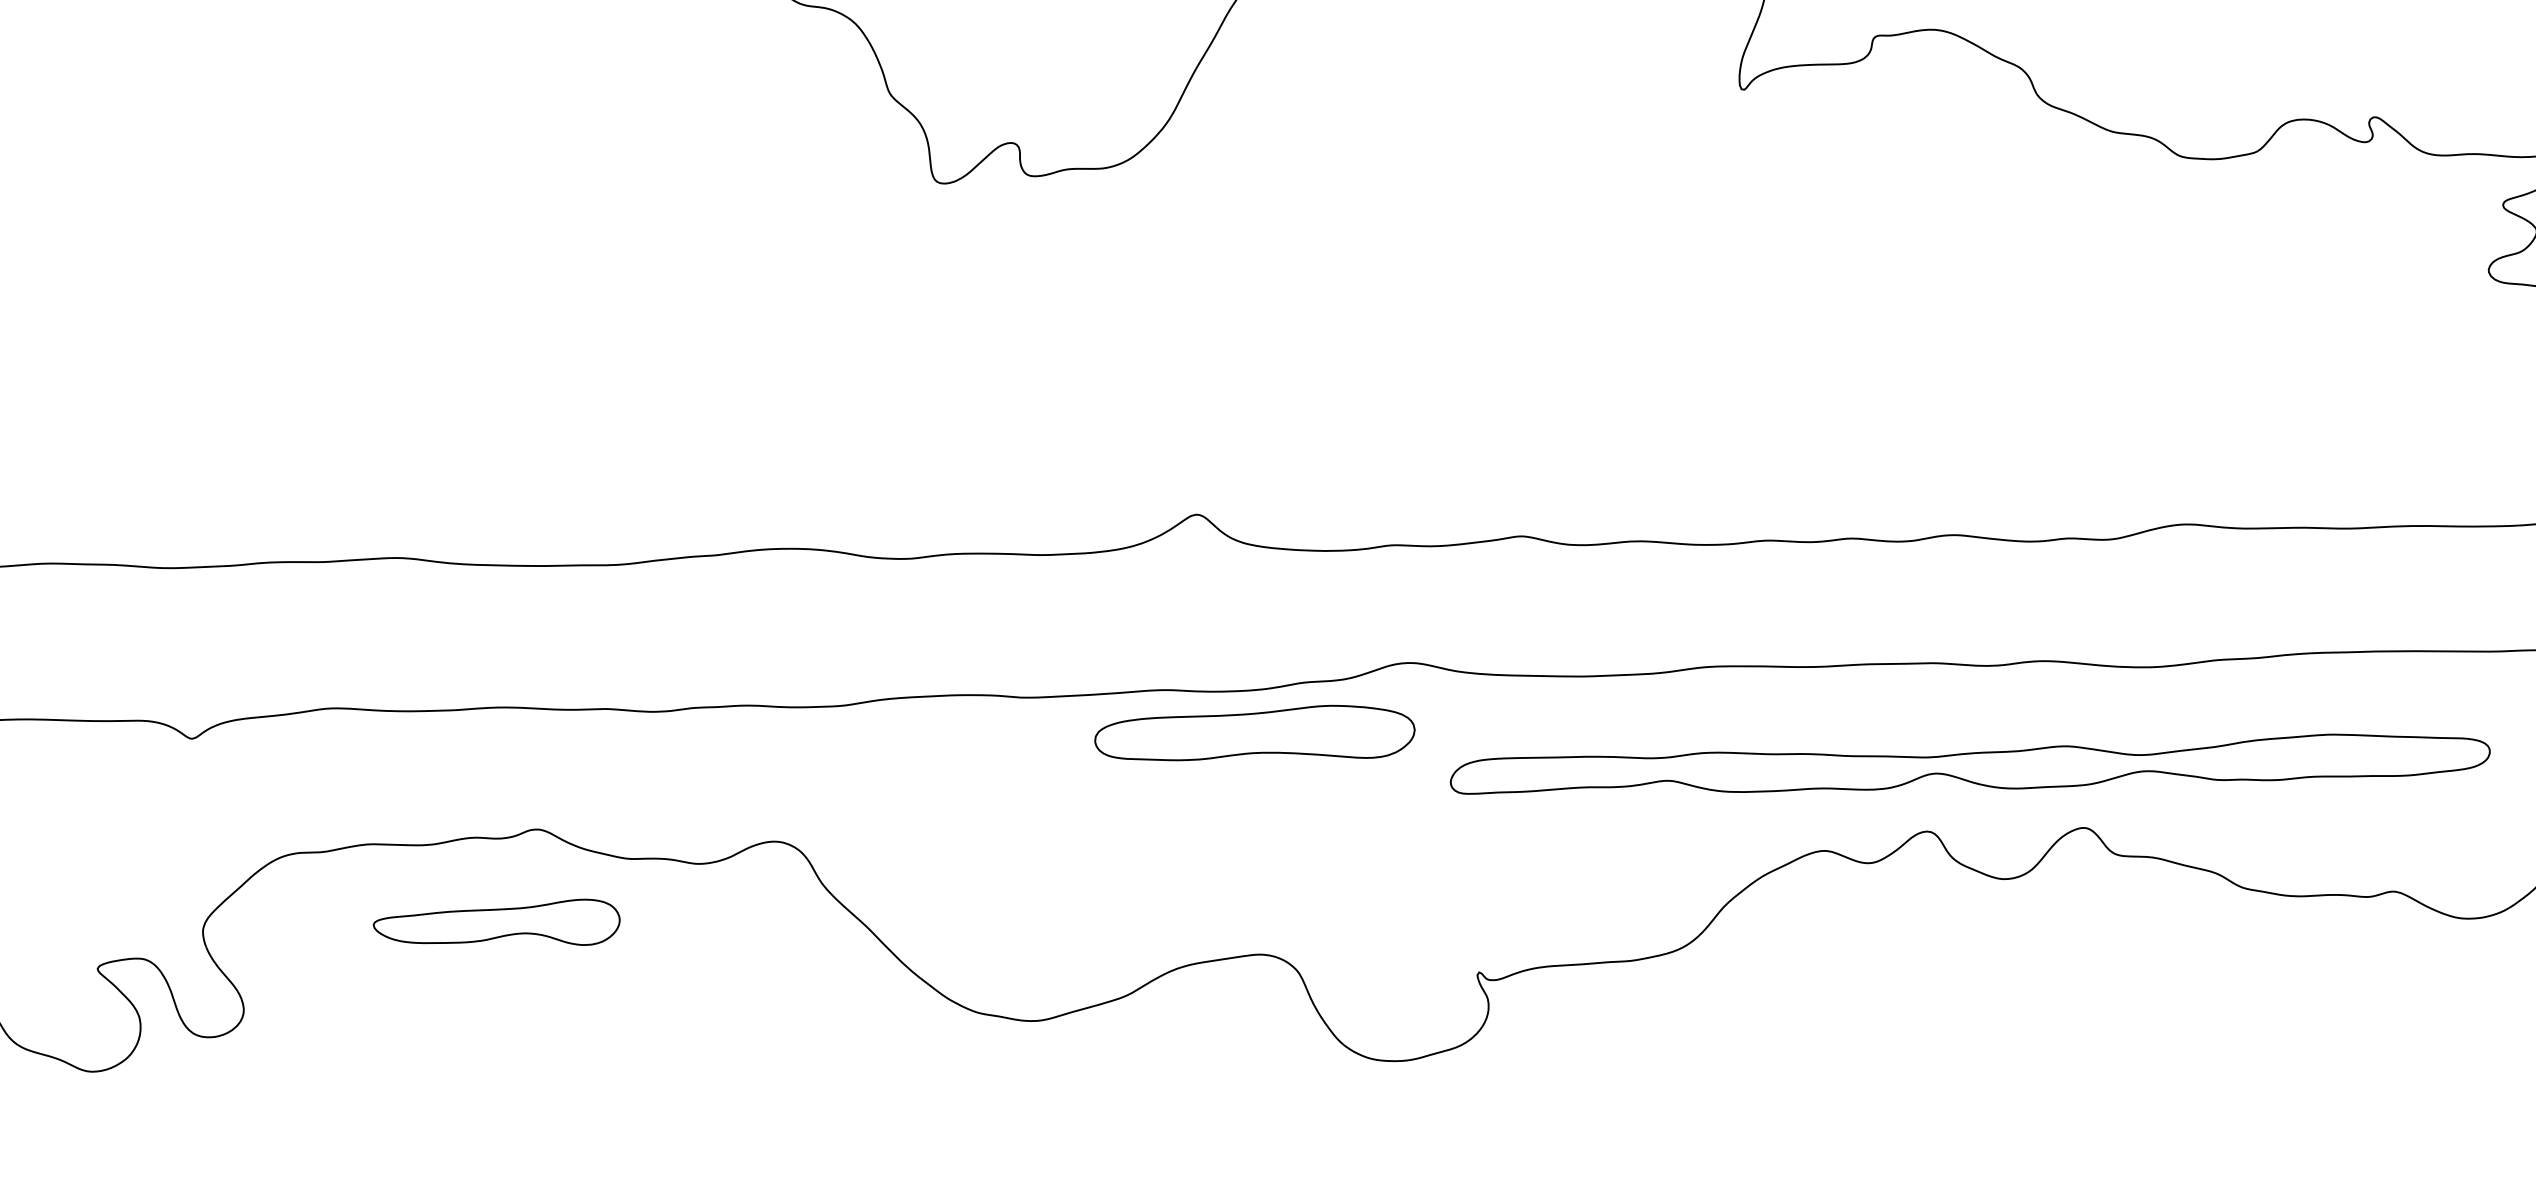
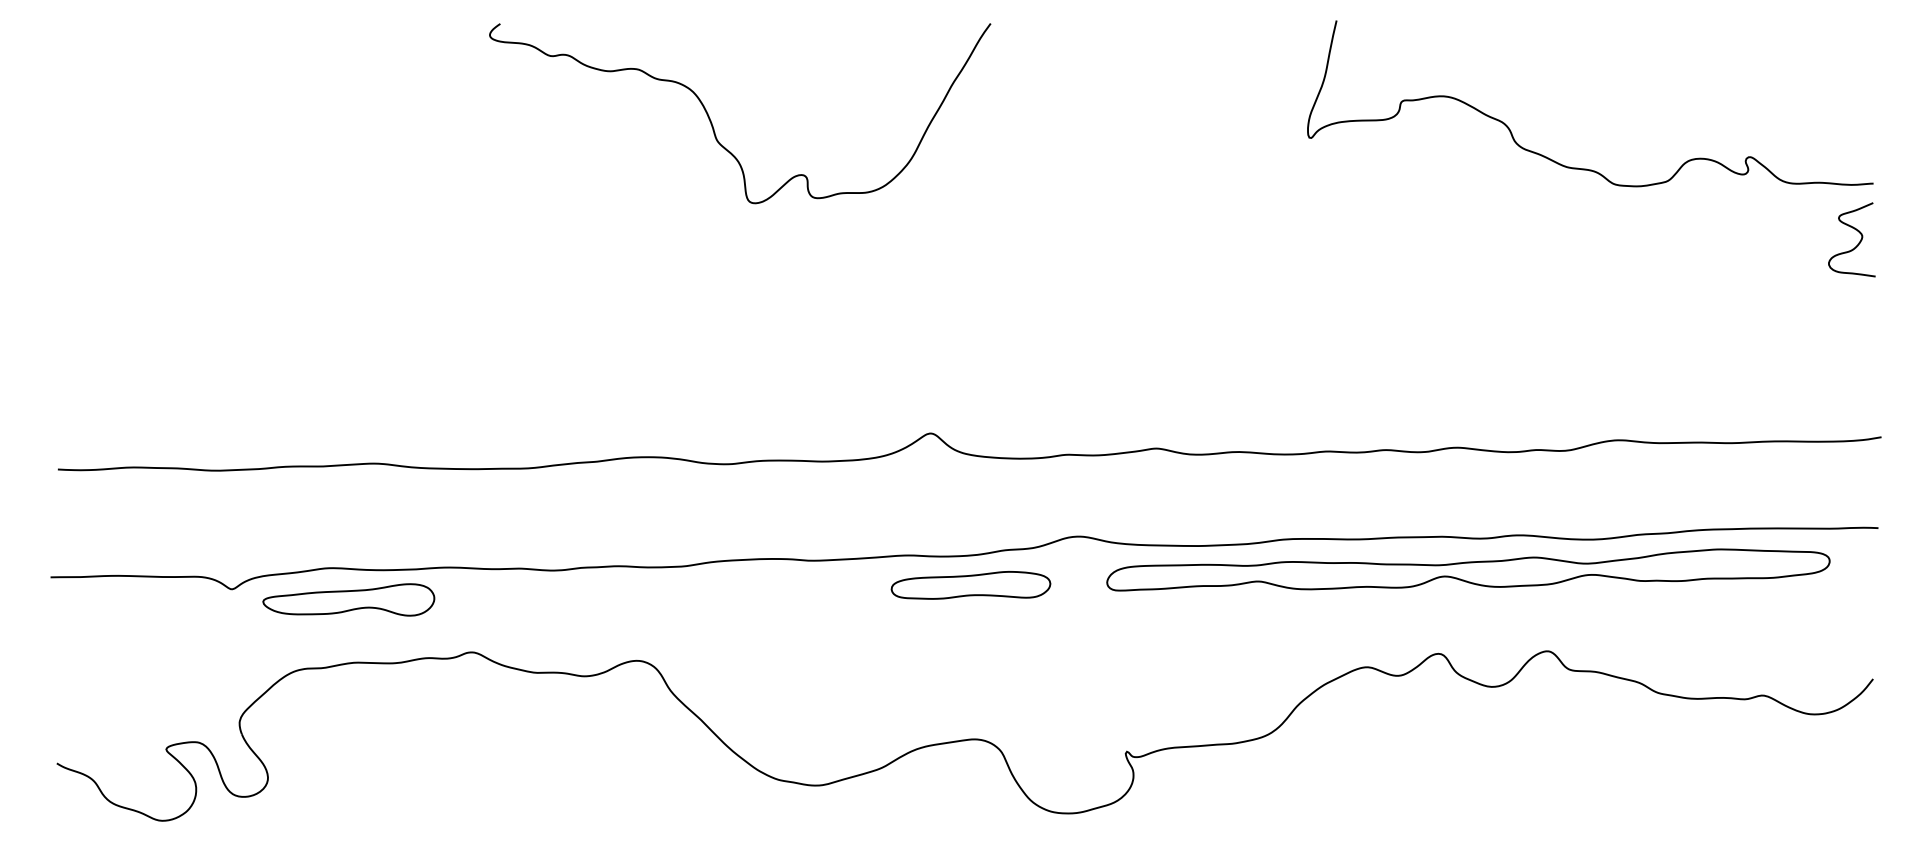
part: (1254, 733) -> (970, 585), size x0.71
part: (1970, 763) -> (1468, 569), moved
part: (496, 921) -> (348, 599), moved

